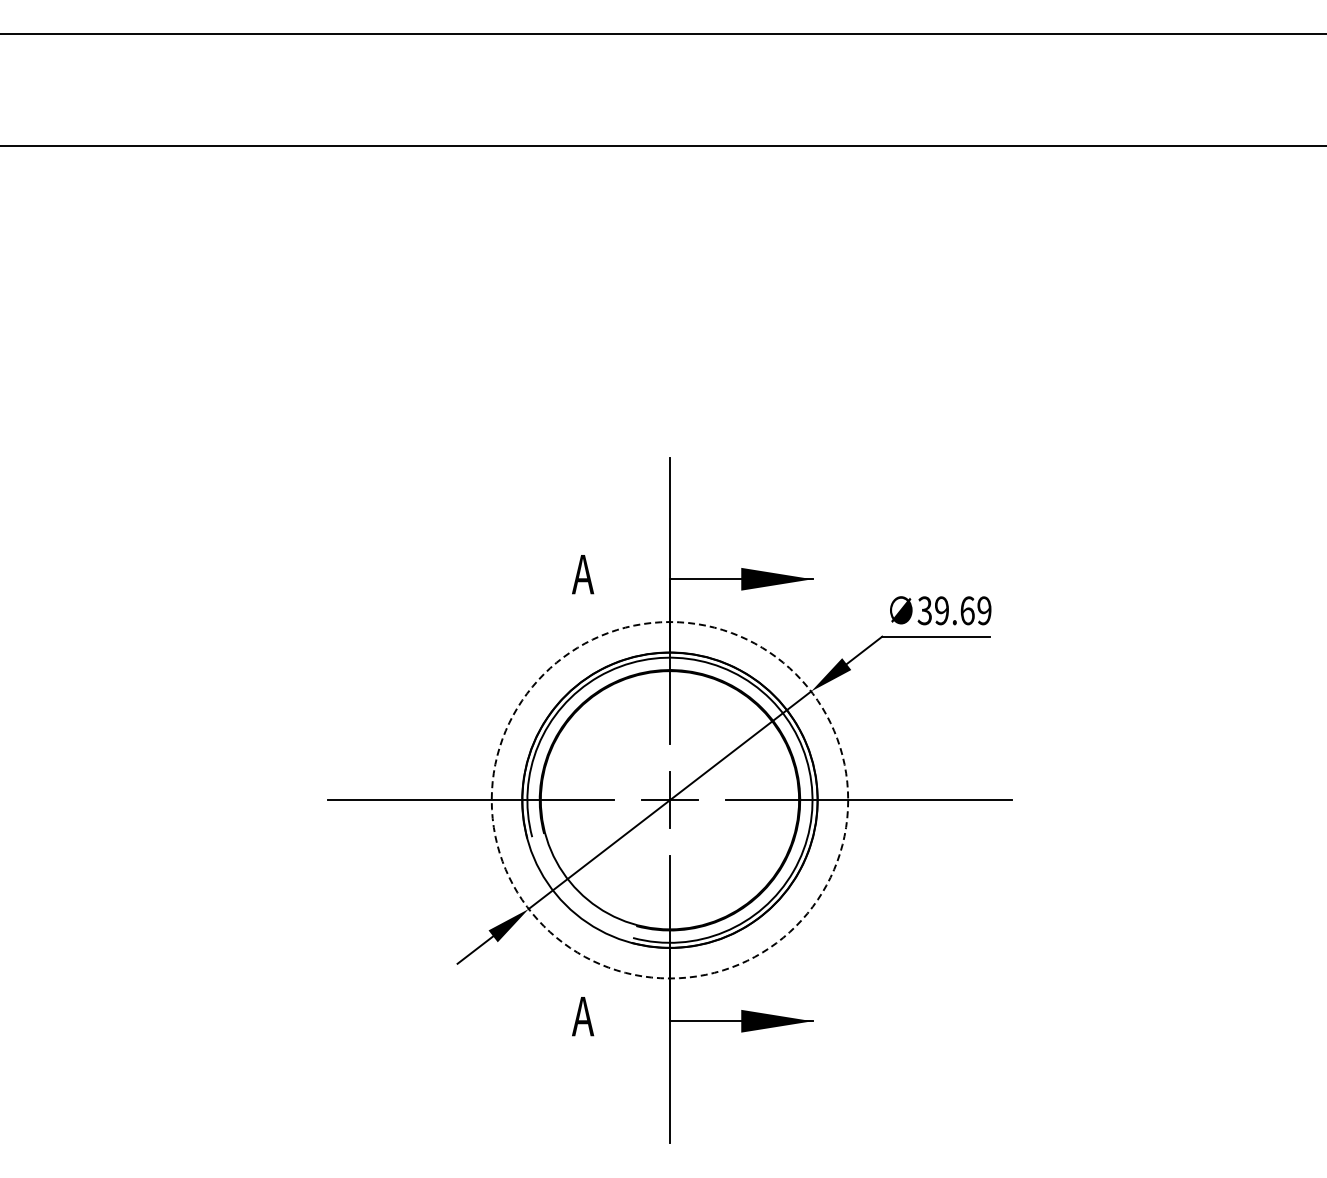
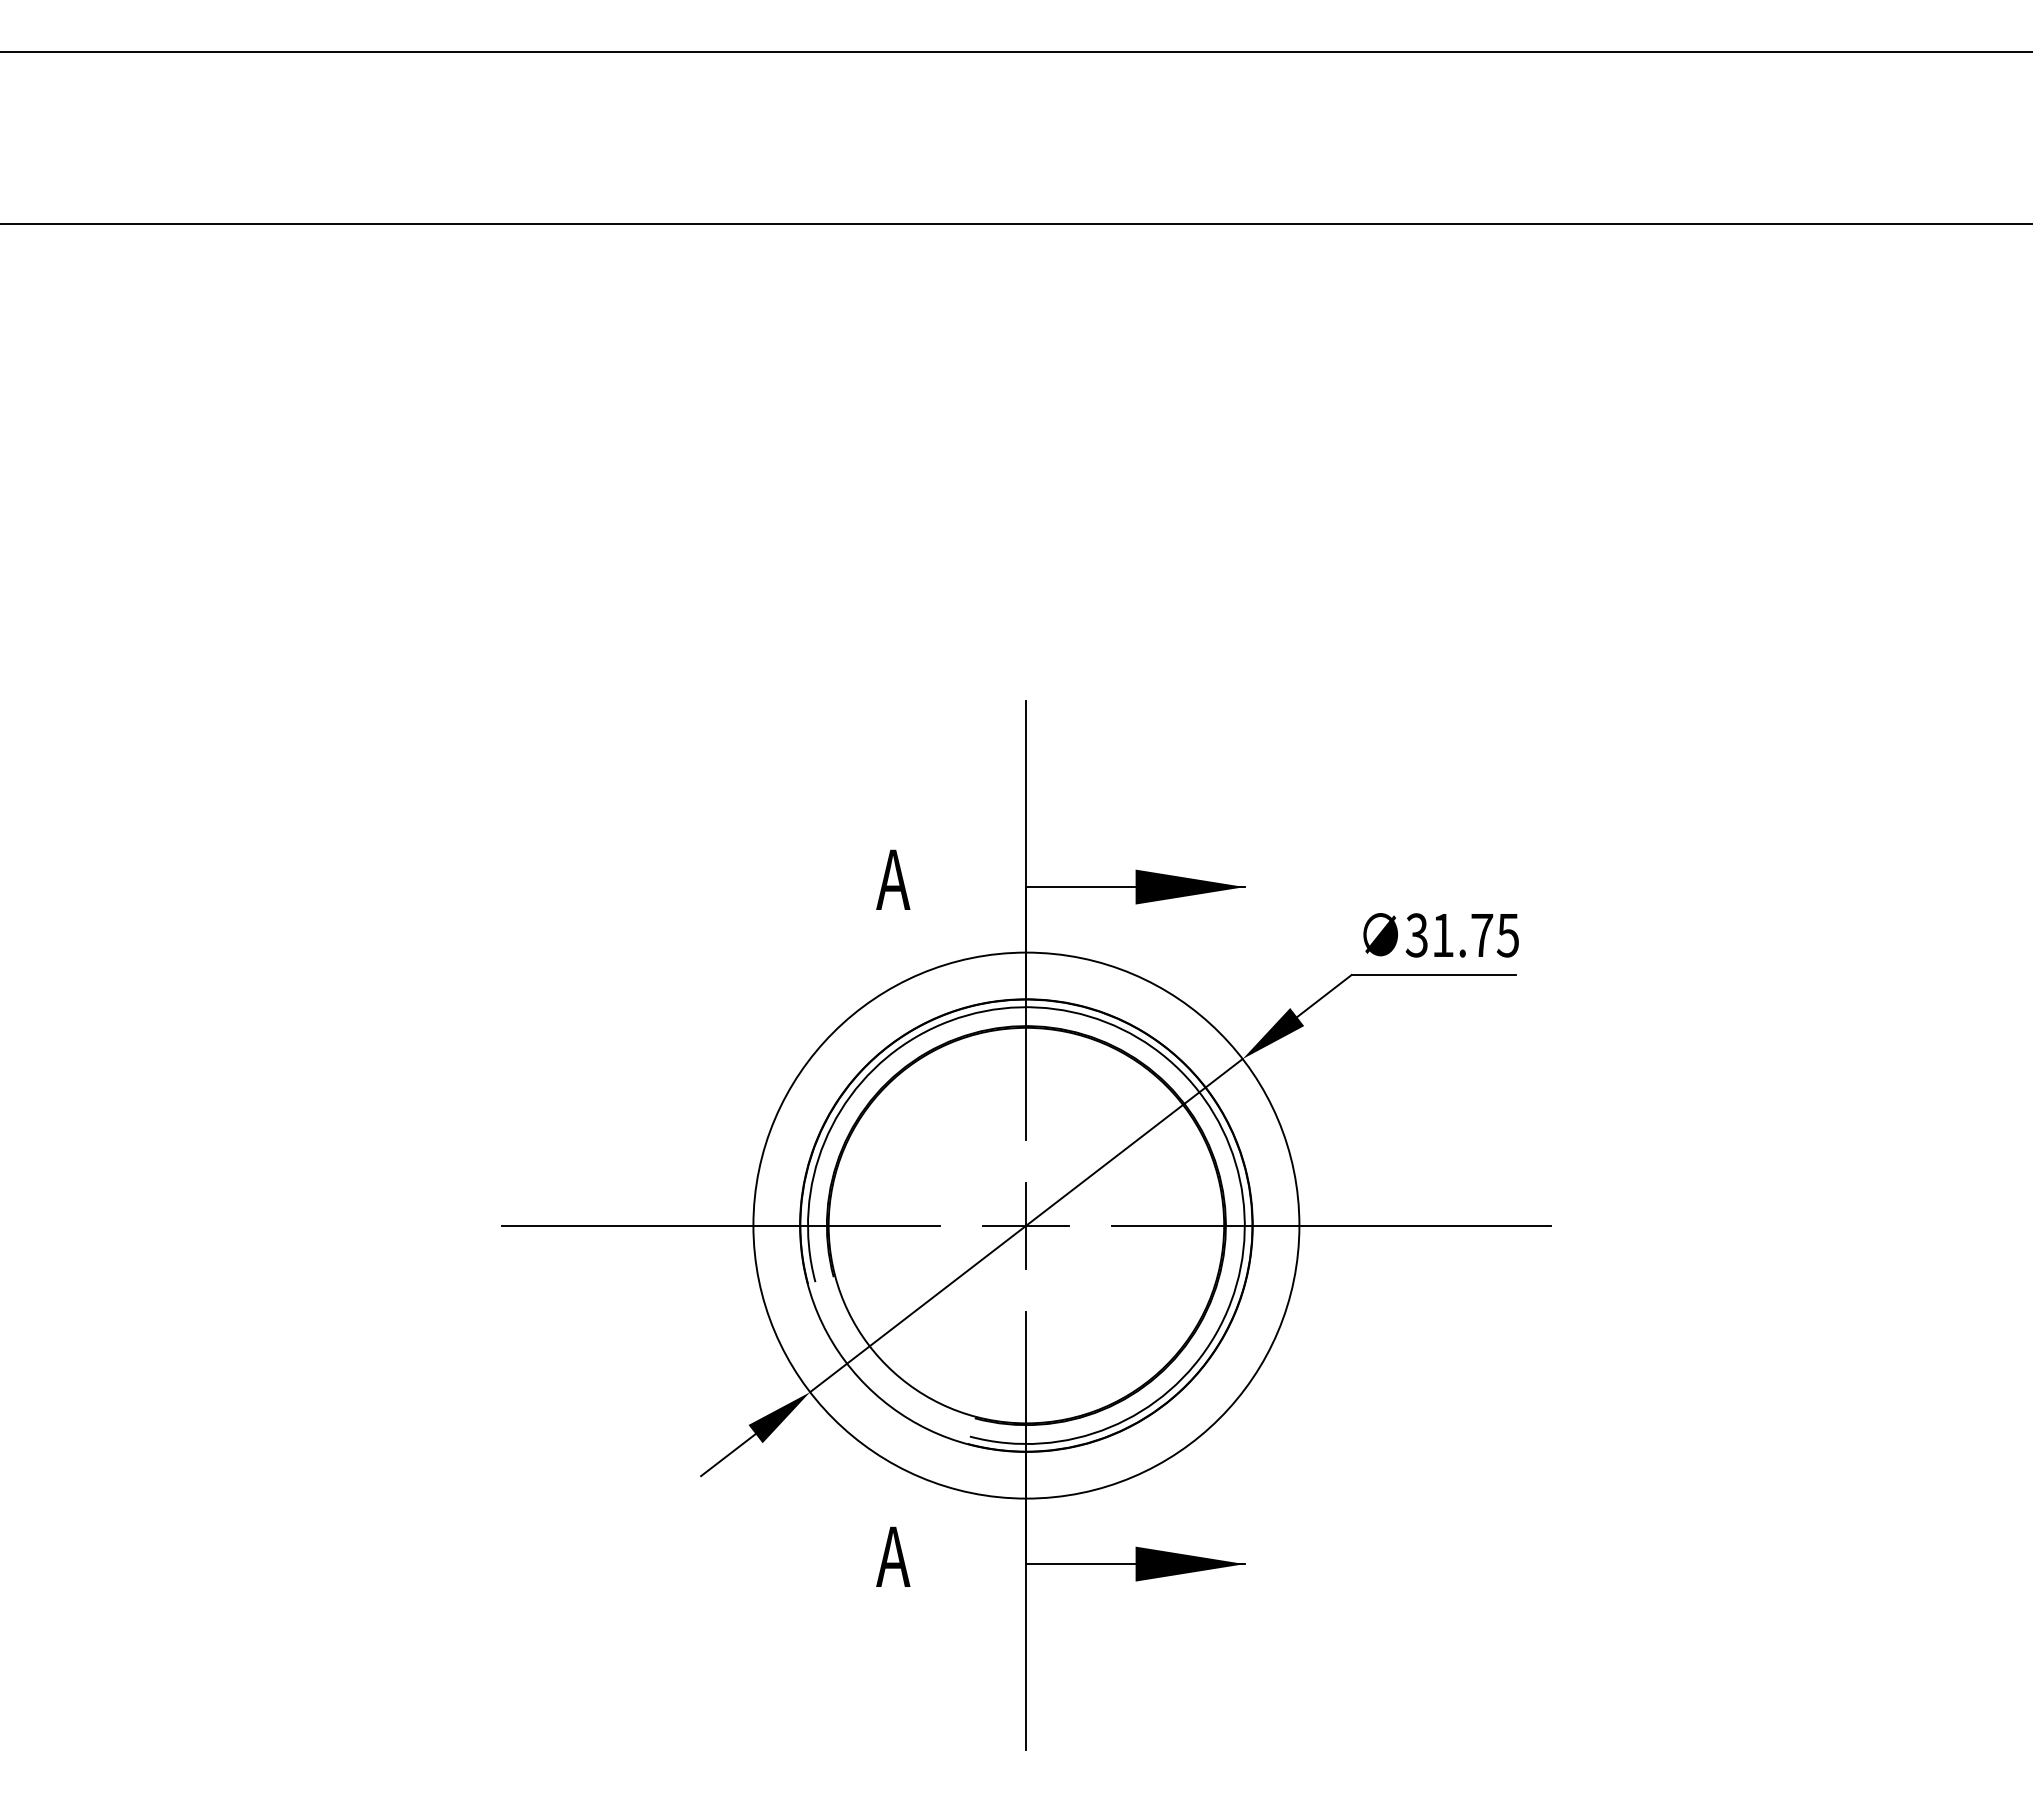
text: (963, 610) -> (1476, 934), 39.69 -> 31.75
circle: (669, 800) -> (1025, 1225), dashed -> solid

